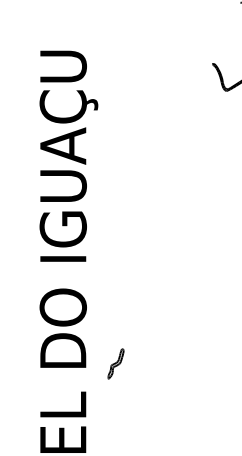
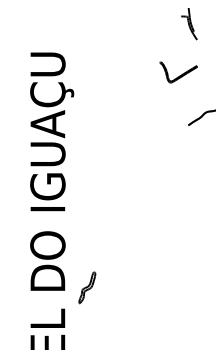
part: (115, 363) -> (87, 287), size x1.4

